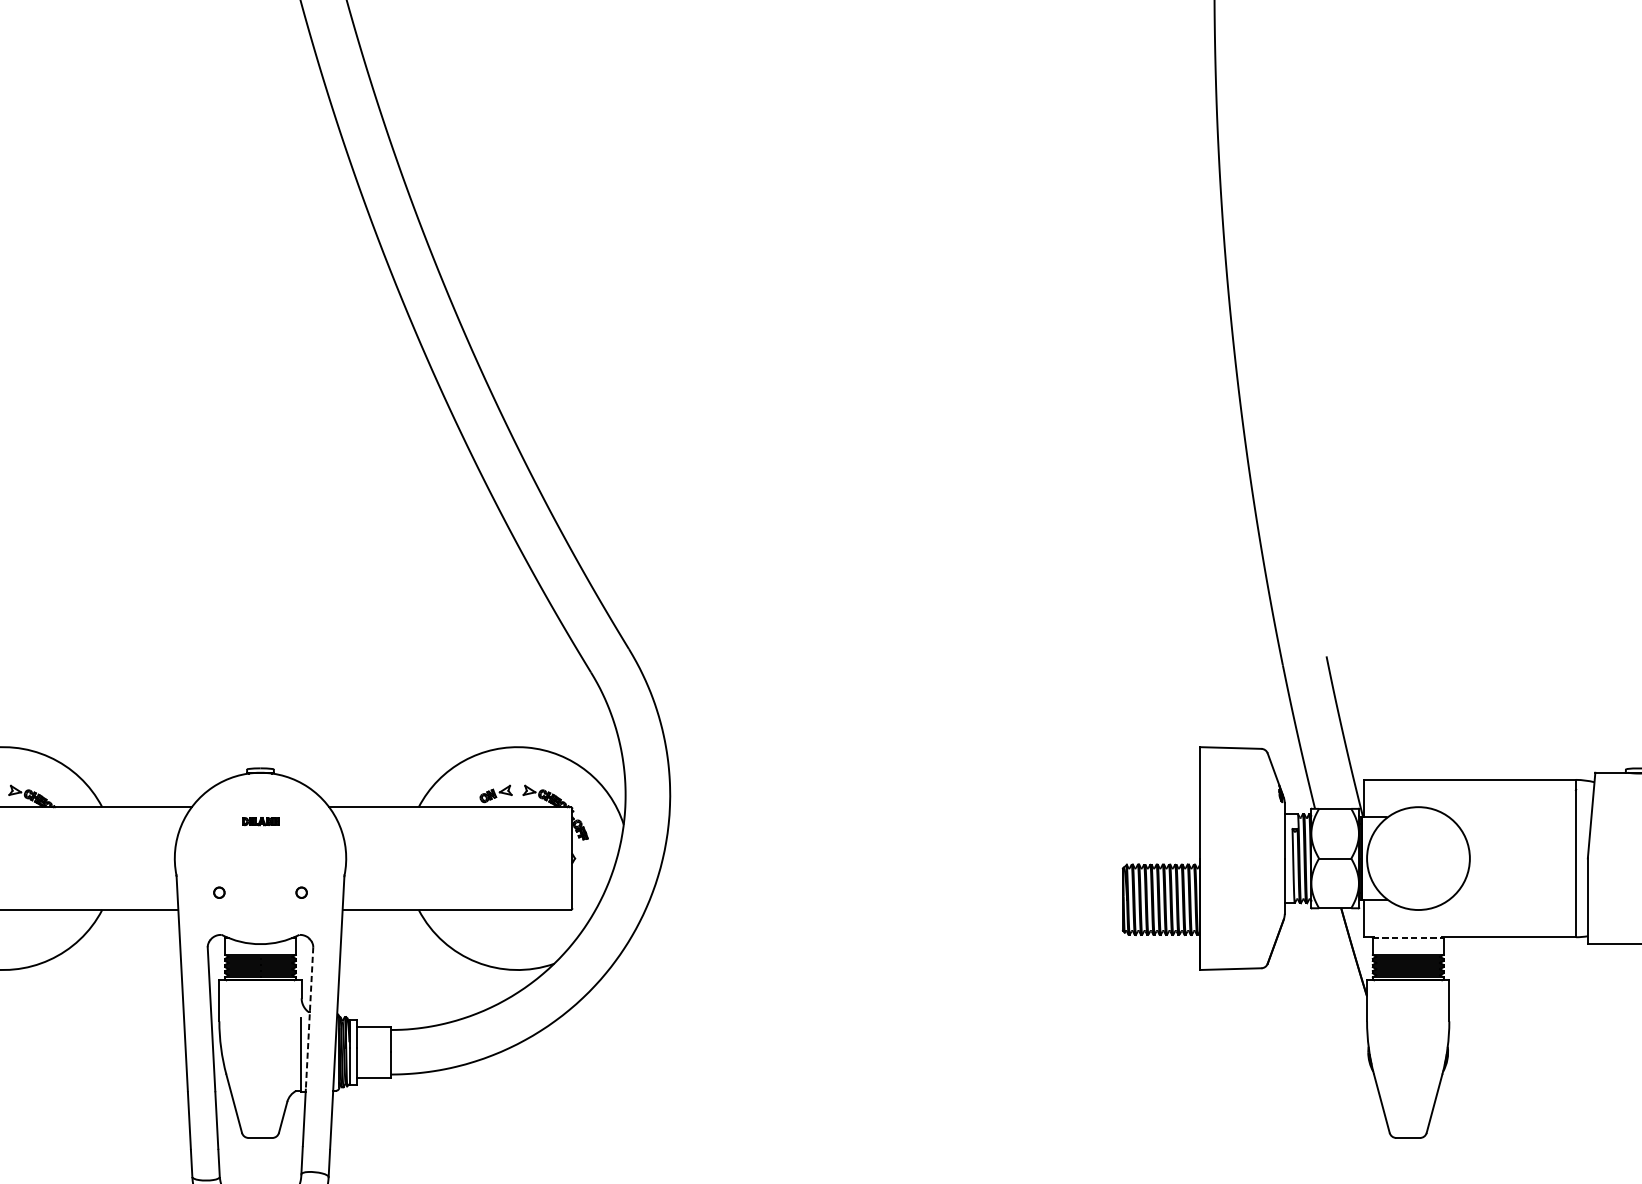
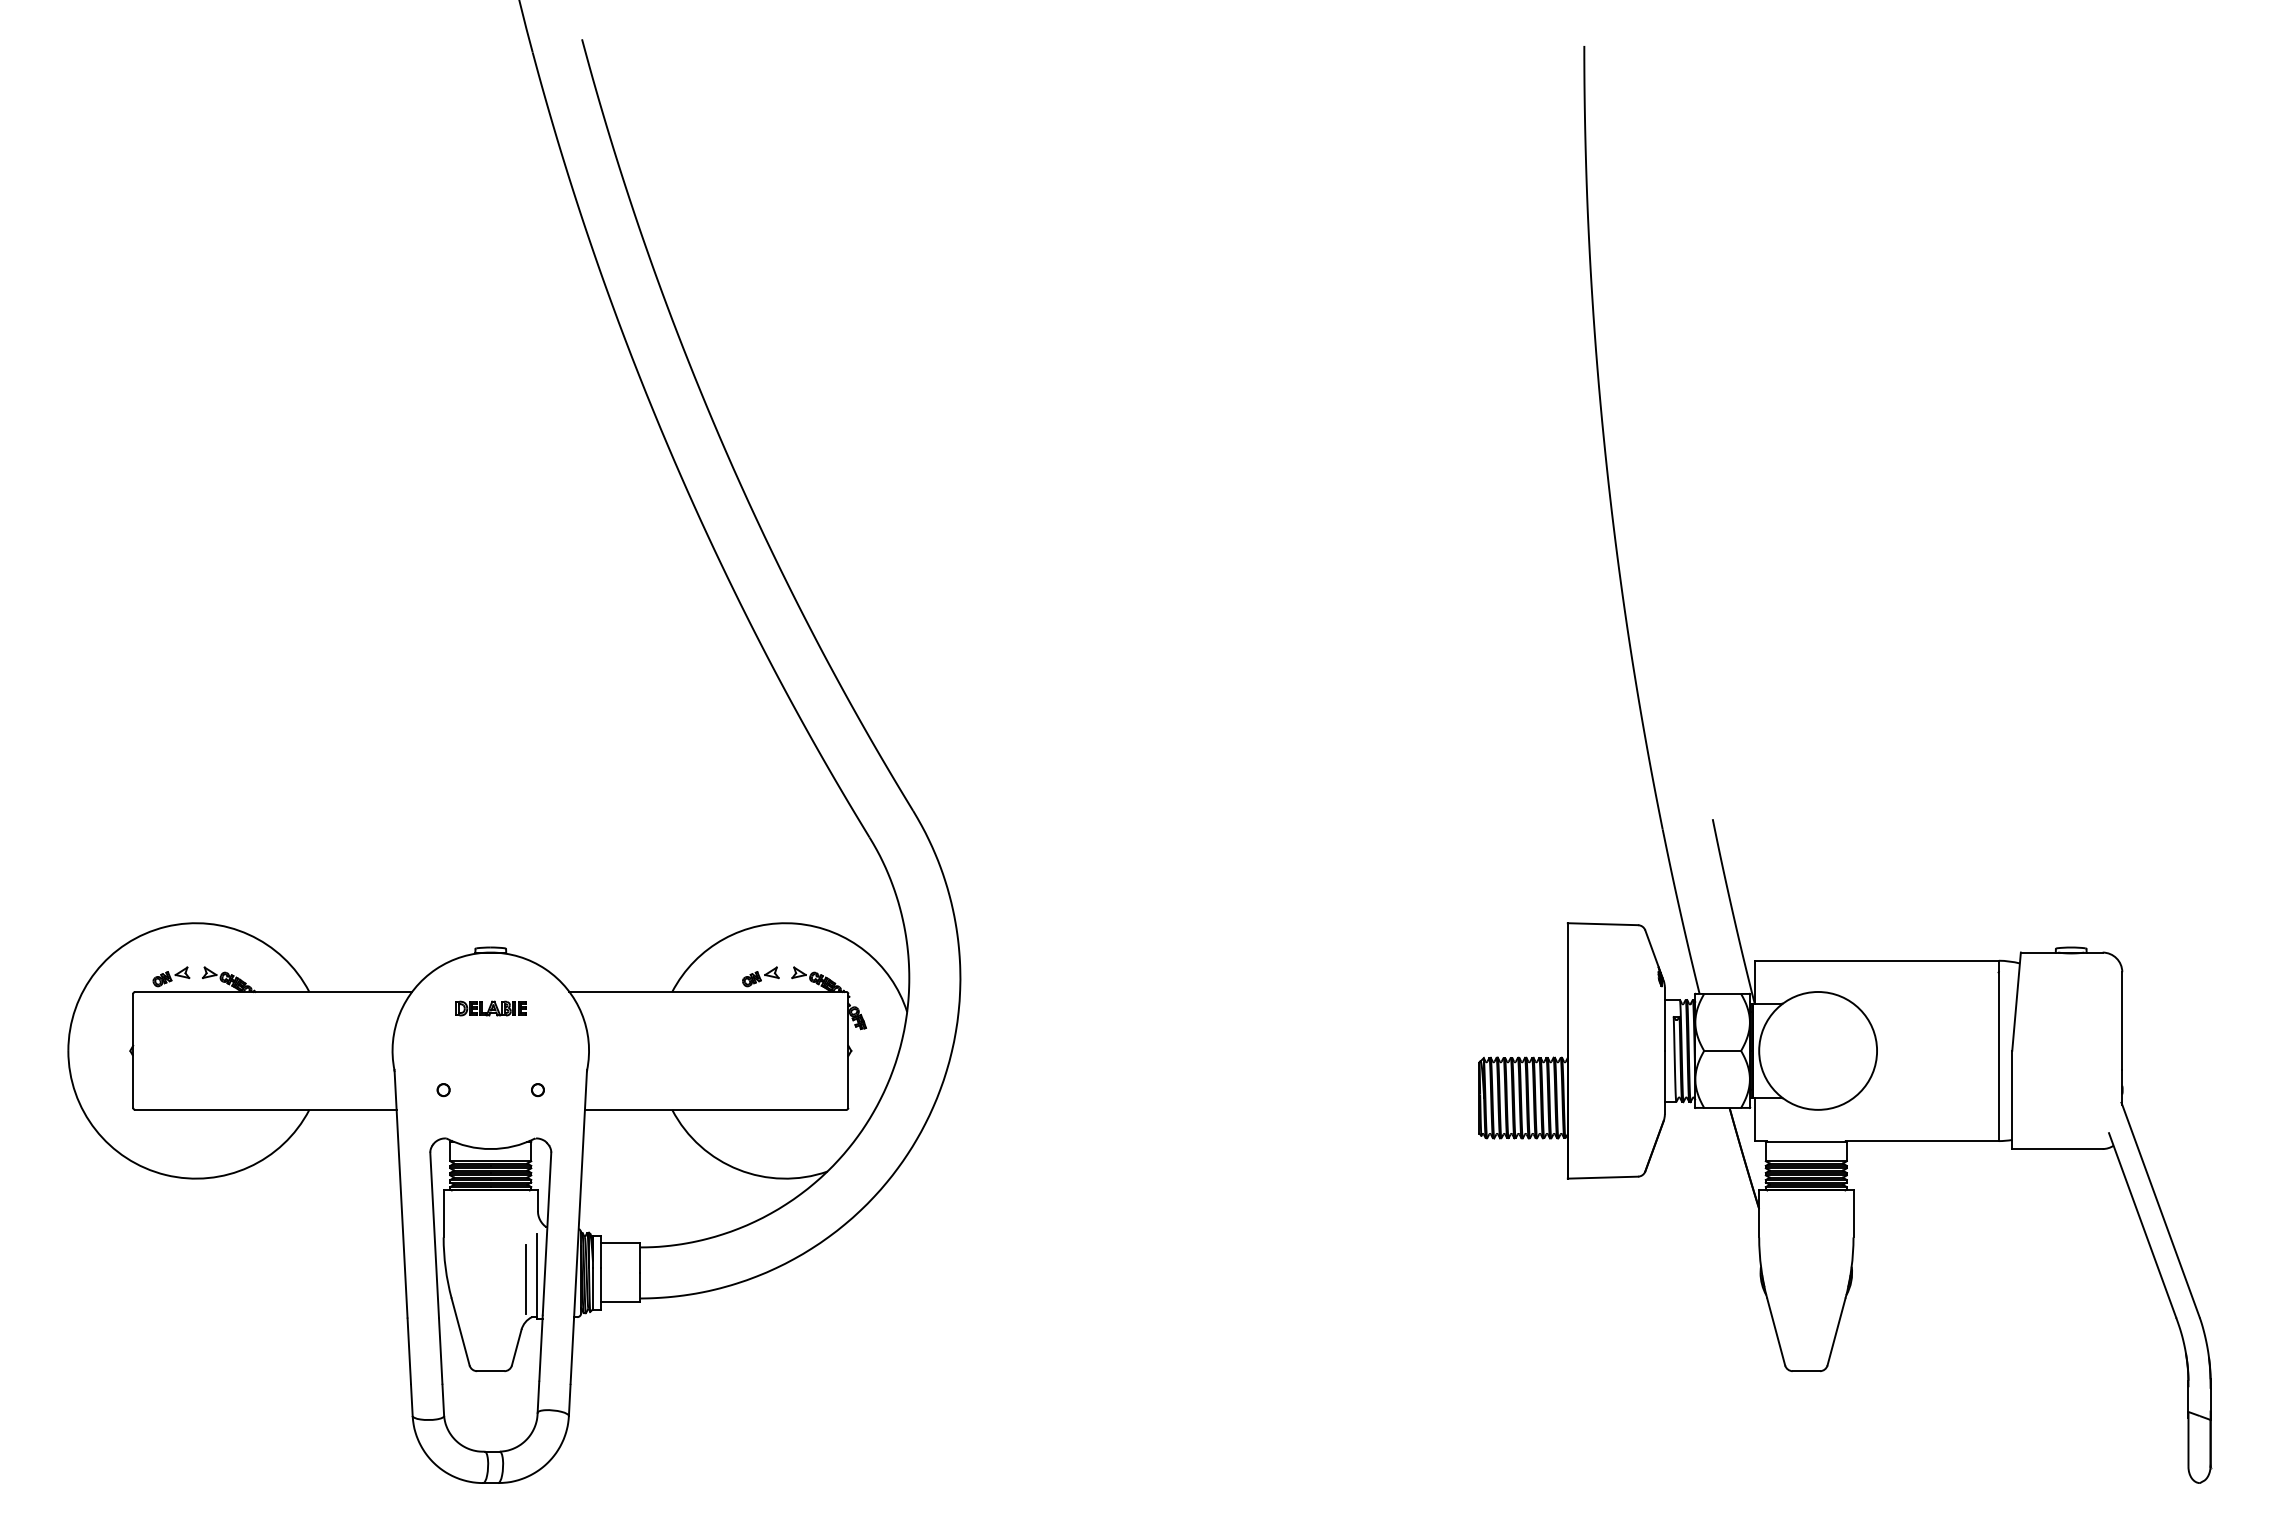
part: (260, 821) -> (490, 1008), size x1.67
line: (1408, 938) -> (1806, 1142), dashed -> solid
line: (309, 1018) -> (547, 1234), dashed -> solid
line: (291, 1057) -> (526, 1279), added

